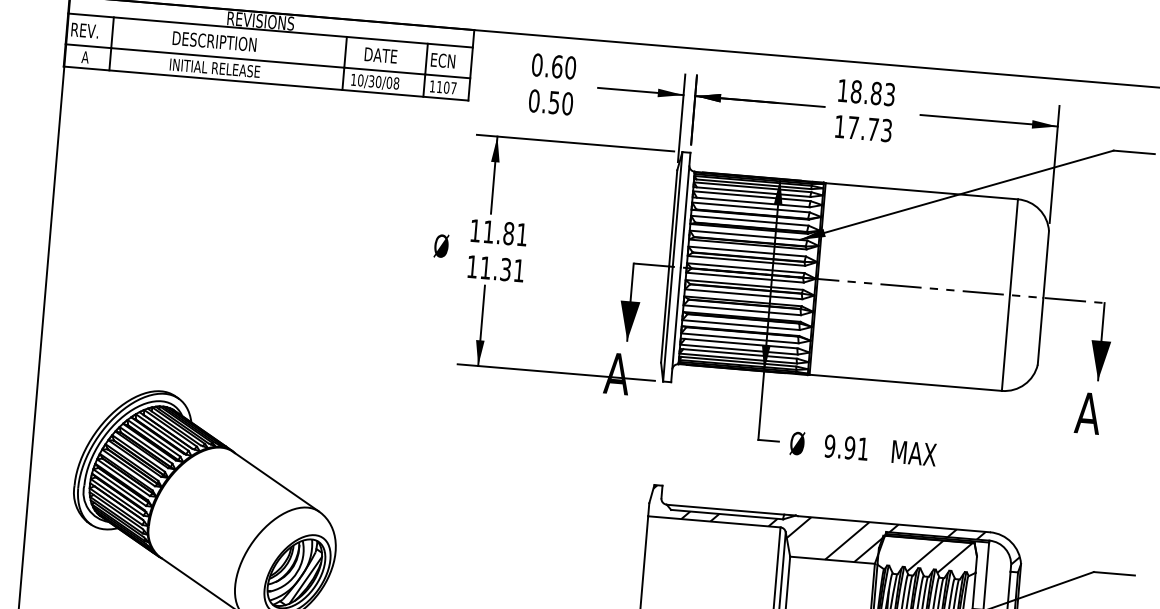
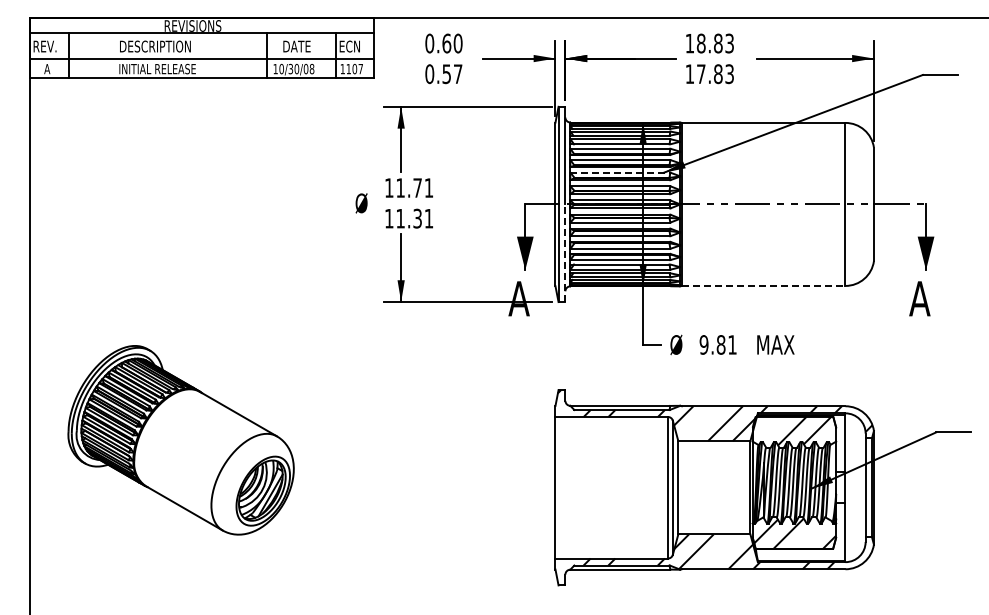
text: (566, 104) -> (457, 74), 0.50 -> 0.57
text: (873, 129) -> (718, 74), 17.73 -> 17.83
text: (508, 233) -> (417, 187), 11.81 -> 11.71
line: (748, 235) -> (620, 172), solid -> dashed
line: (676, 325) -> (565, 253), solid -> dashed
line: (905, 382) -> (763, 285), solid -> dashed
text: (849, 447) -> (720, 344), 9.91 -> 9.81

